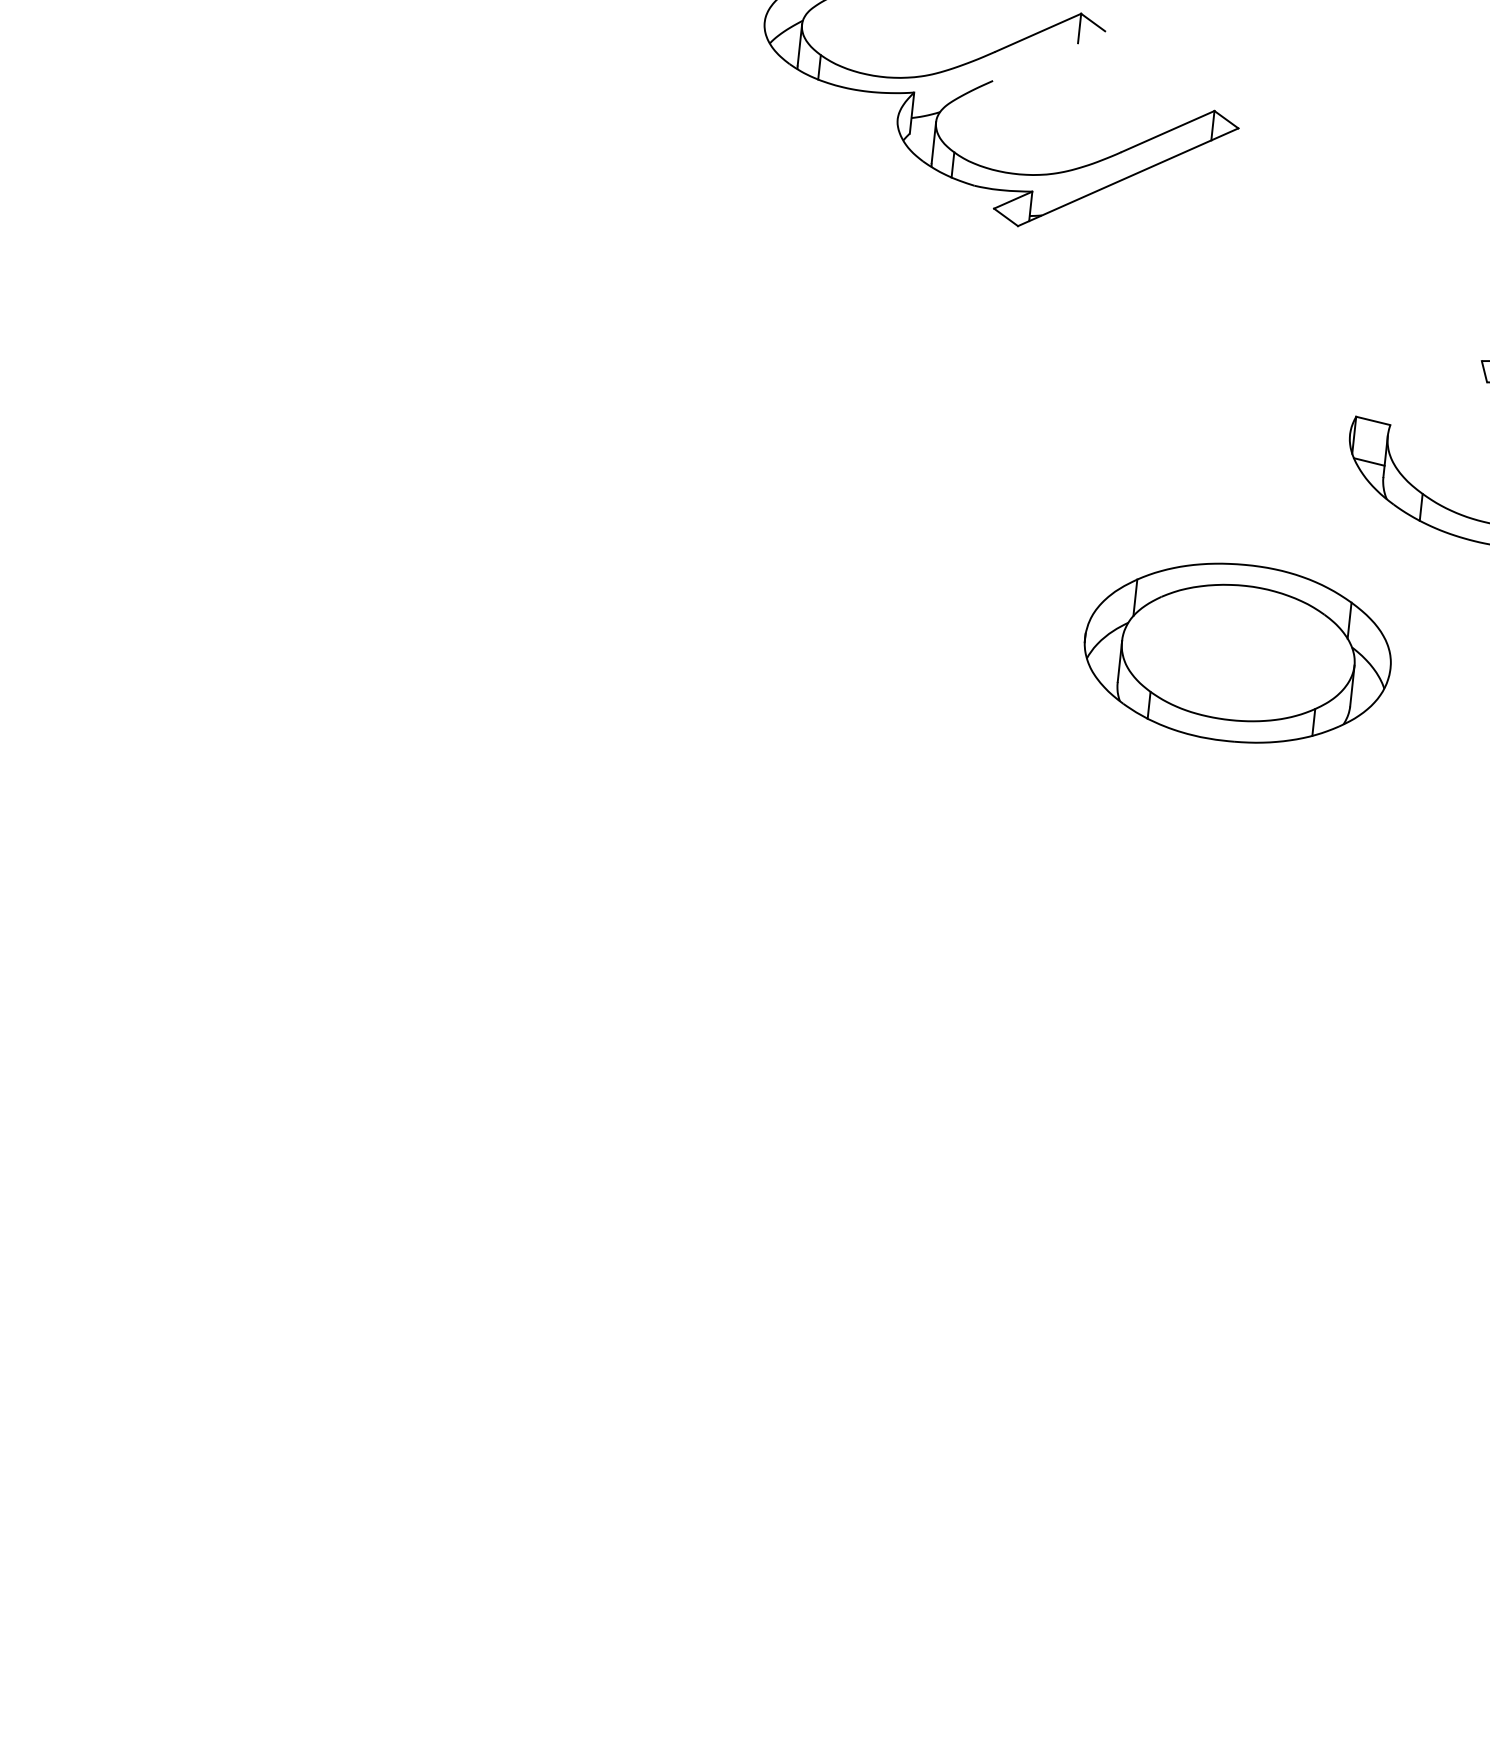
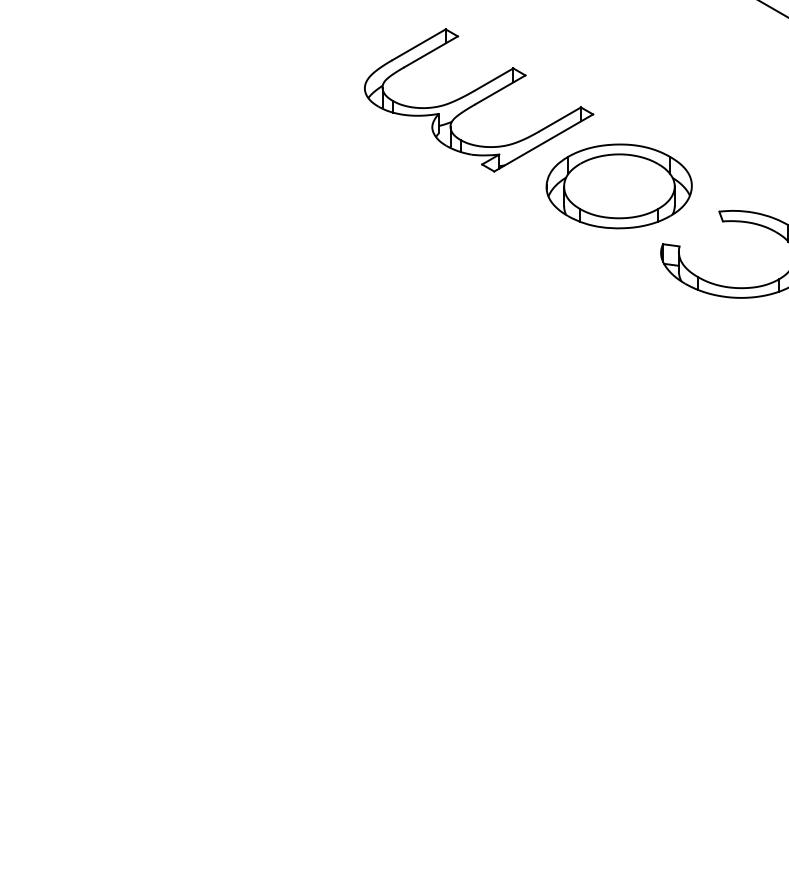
line: (1049, 55) -> (500, 89), added
part: (1236, 653) -> (618, 186), moved

